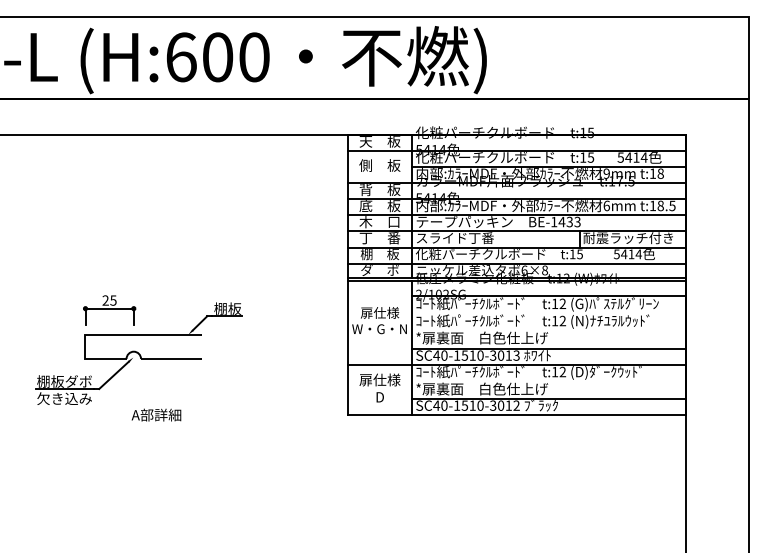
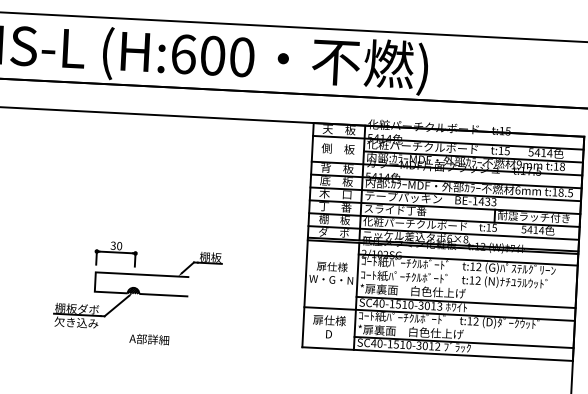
text: (109, 300) -> (116, 245), 25 -> 30
hatch: (133, 354) -> (133, 290), added

